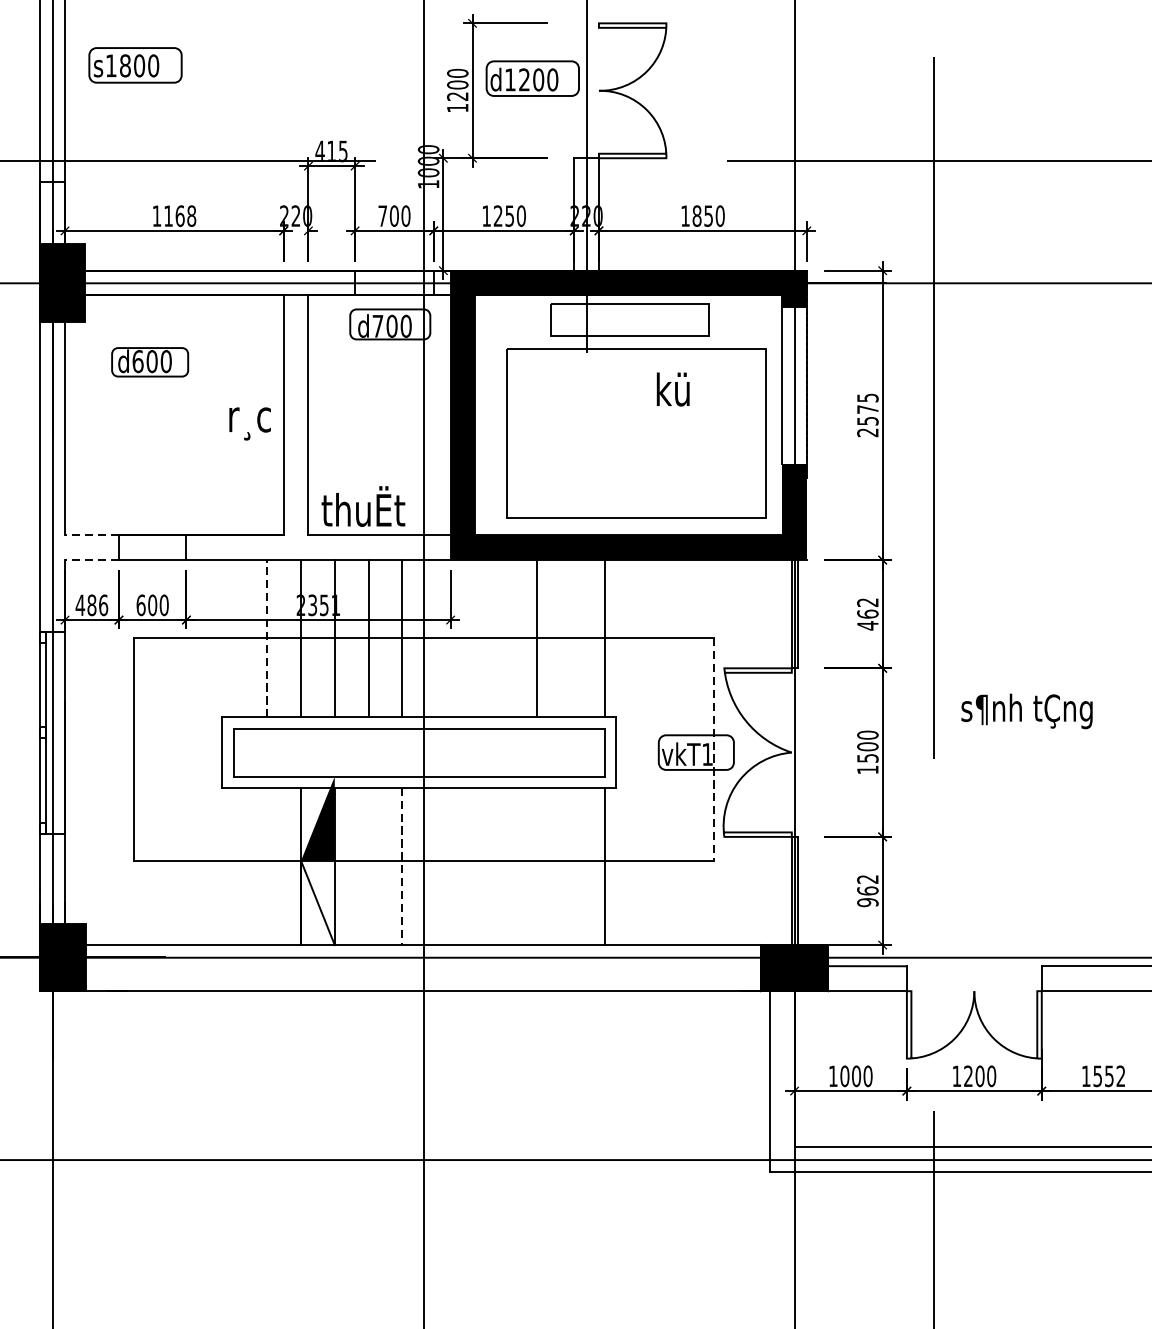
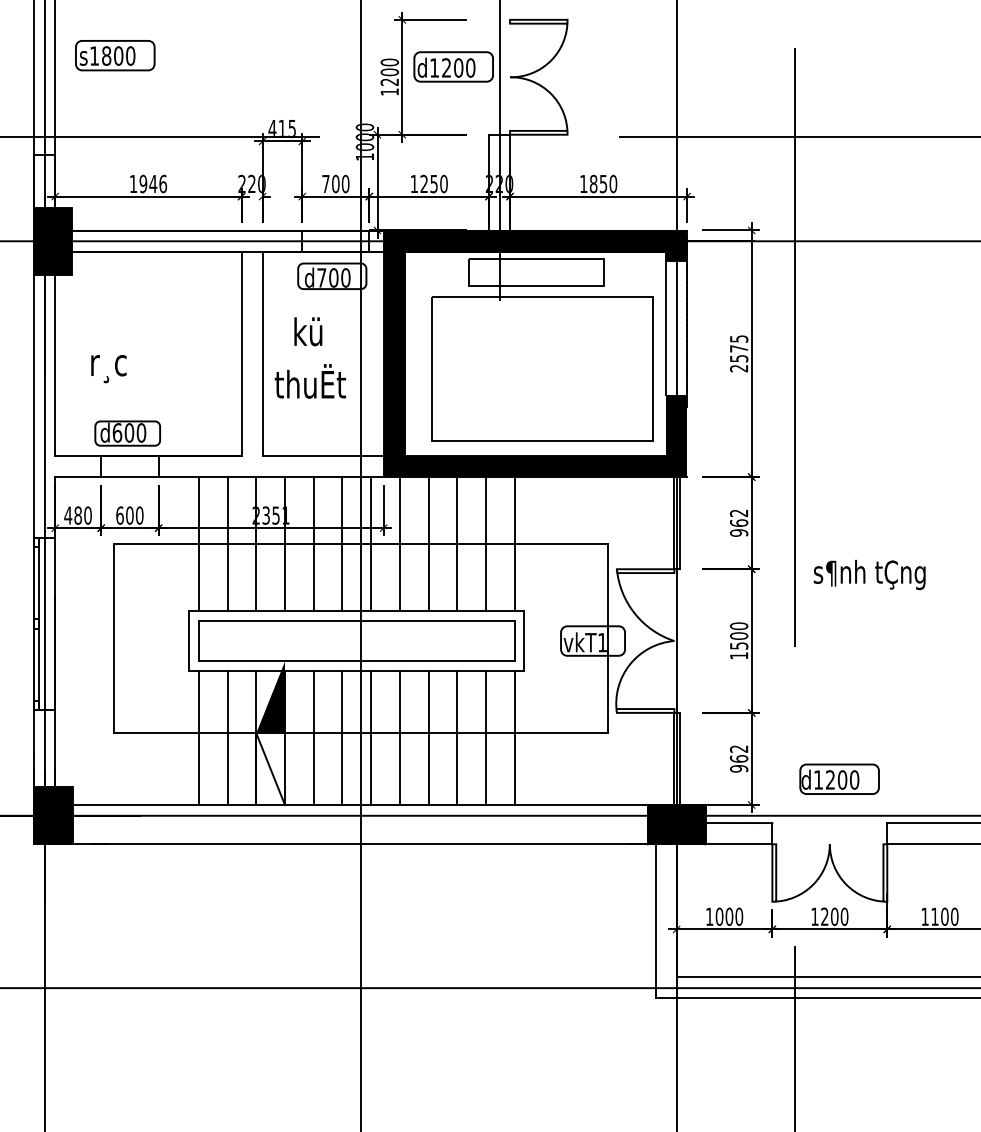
text: (180, 215) -> (153, 183), 1168 -> 1946
part: (149, 362) -> (127, 433), moved
text: (673, 389) -> (308, 331), moved
text: (249, 424) -> (108, 369), moved
text: (362, 506) -> (309, 381), moved
line: (92, 535) -> (78, 456), dashed -> solid
line: (92, 560) -> (78, 477), dashed -> solid
text: (102, 605) -> (87, 515), 486 -> 480
text: (867, 626) -> (738, 533), 462 -> 962
line: (469, 636) -> (399, 542), added
line: (503, 636) -> (428, 542), added
line: (571, 636) -> (486, 542), added
line: (267, 638) -> (227, 543), dashed -> solid
line: (233, 639) -> (198, 544), added
line: (436, 639) -> (371, 544), added
text: (1026, 710) -> (869, 574), moved
line: (713, 749) -> (607, 638), dashed -> solid
line: (233, 865) -> (198, 737), added
line: (267, 865) -> (227, 737), added
line: (368, 865) -> (313, 737), added
line: (436, 865) -> (371, 737), added
line: (469, 865) -> (399, 737), added
line: (503, 865) -> (428, 737), added
line: (537, 865) -> (457, 737), added
line: (571, 865) -> (486, 737), added
line: (402, 866) -> (342, 738), dashed -> solid
part: (985, 913) -> (839, 778), added
text: (1108, 1075) -> (944, 916), 1552 -> 1100

